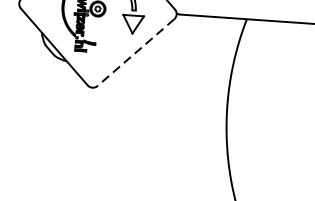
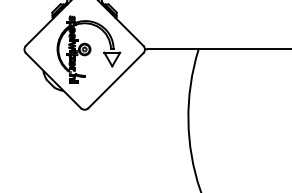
line: (135, 52) -> (115, 80), dashed -> solid

